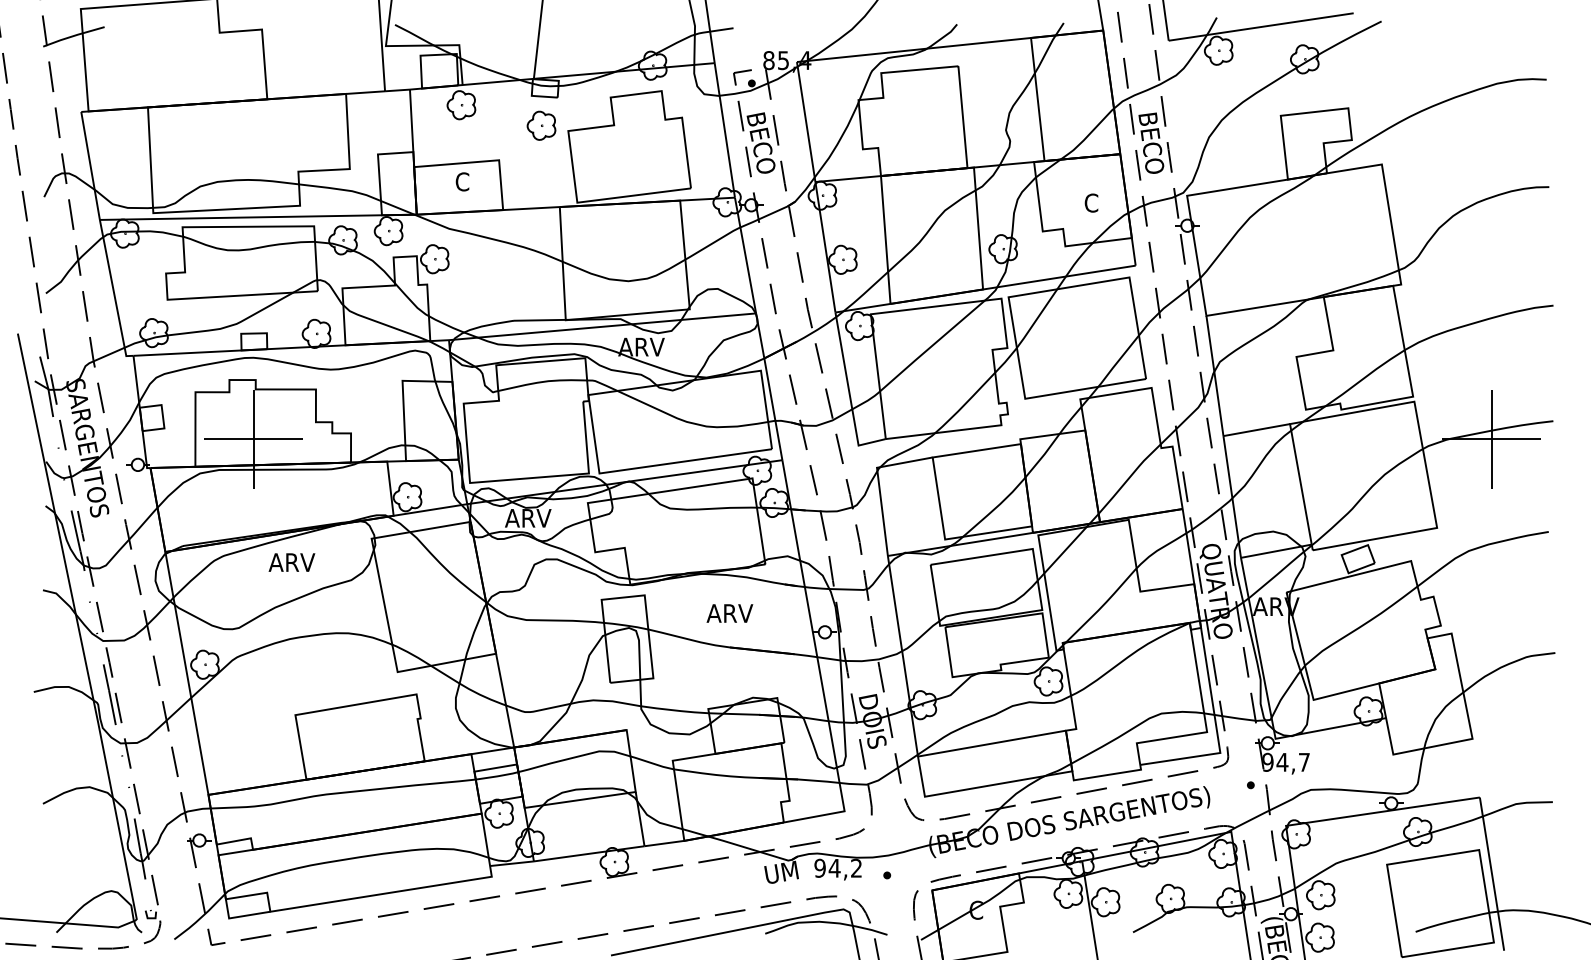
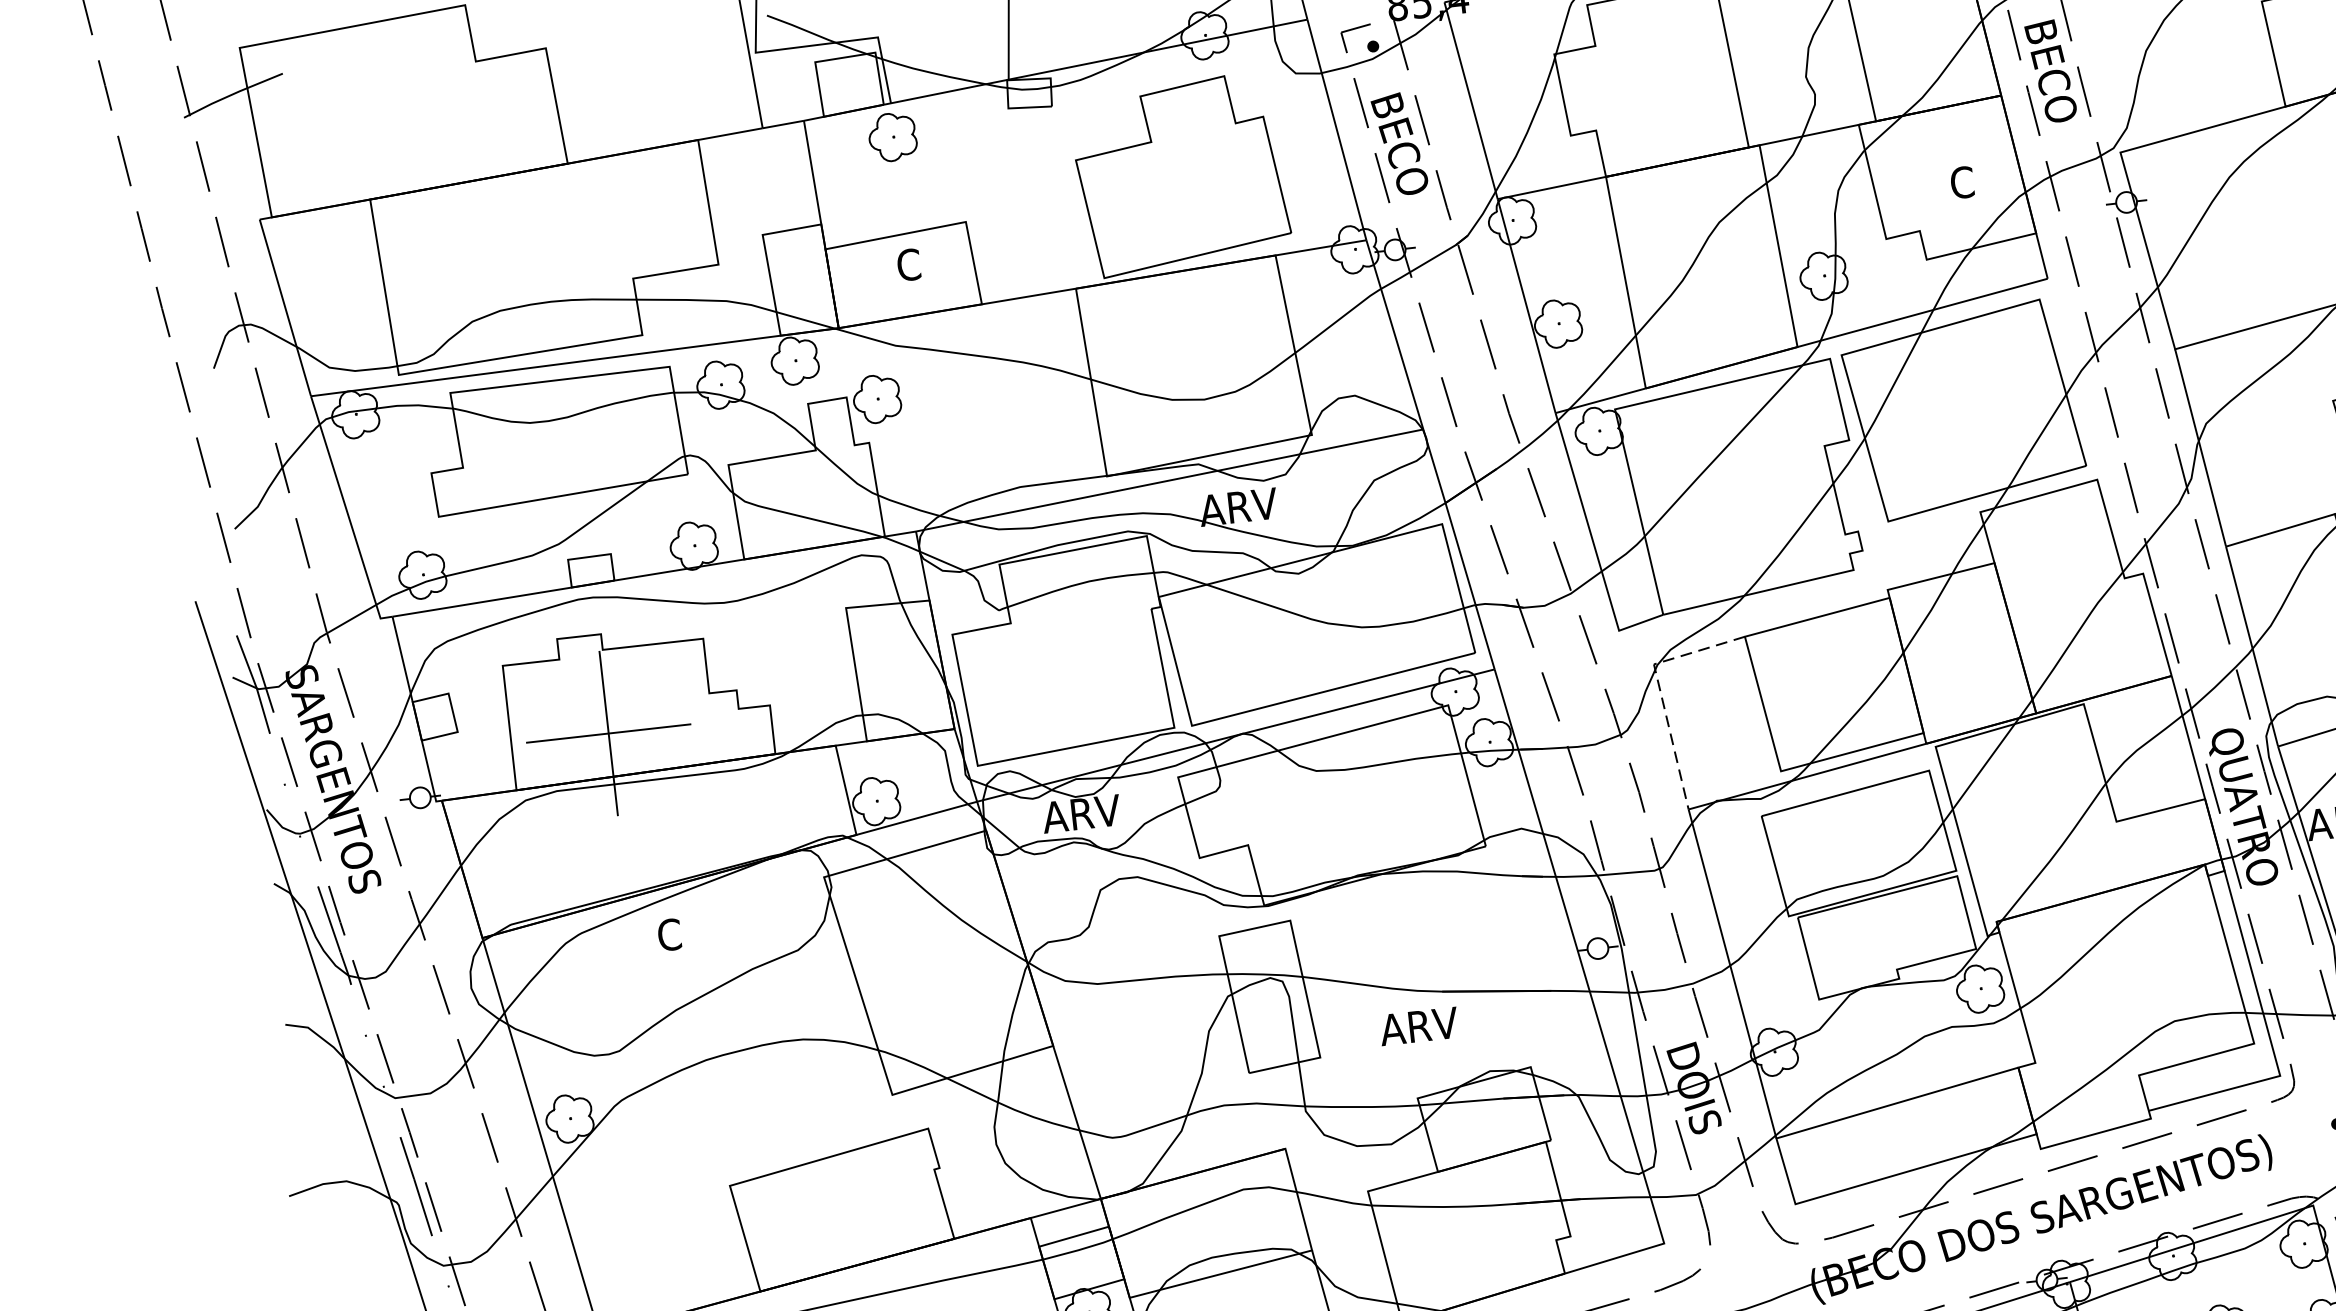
part: (541, 125) -> (1030, 156), removed
line: (878, 483) -> (1659, 690), solid -> dashed
text: (291, 562) -> (694, 931), ARV -> C
text: (729, 613) -> (1418, 1026), moved

